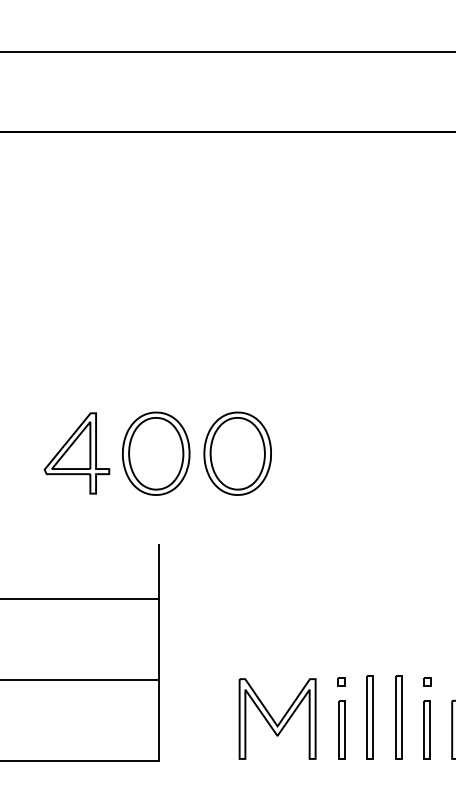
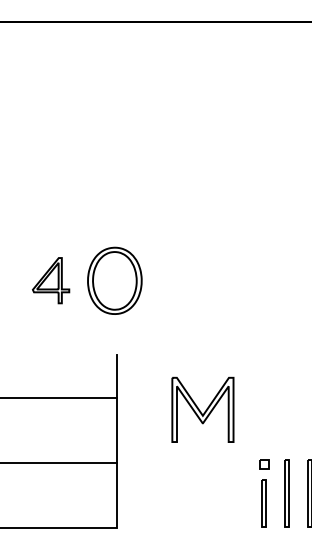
part: (76, 453) -> (50, 280), size x0.7
part: (237, 453) -> (180, 280), removed
part: (341, 681) -> (264, 464), size x1.6
part: (277, 718) -> (202, 409), moved

